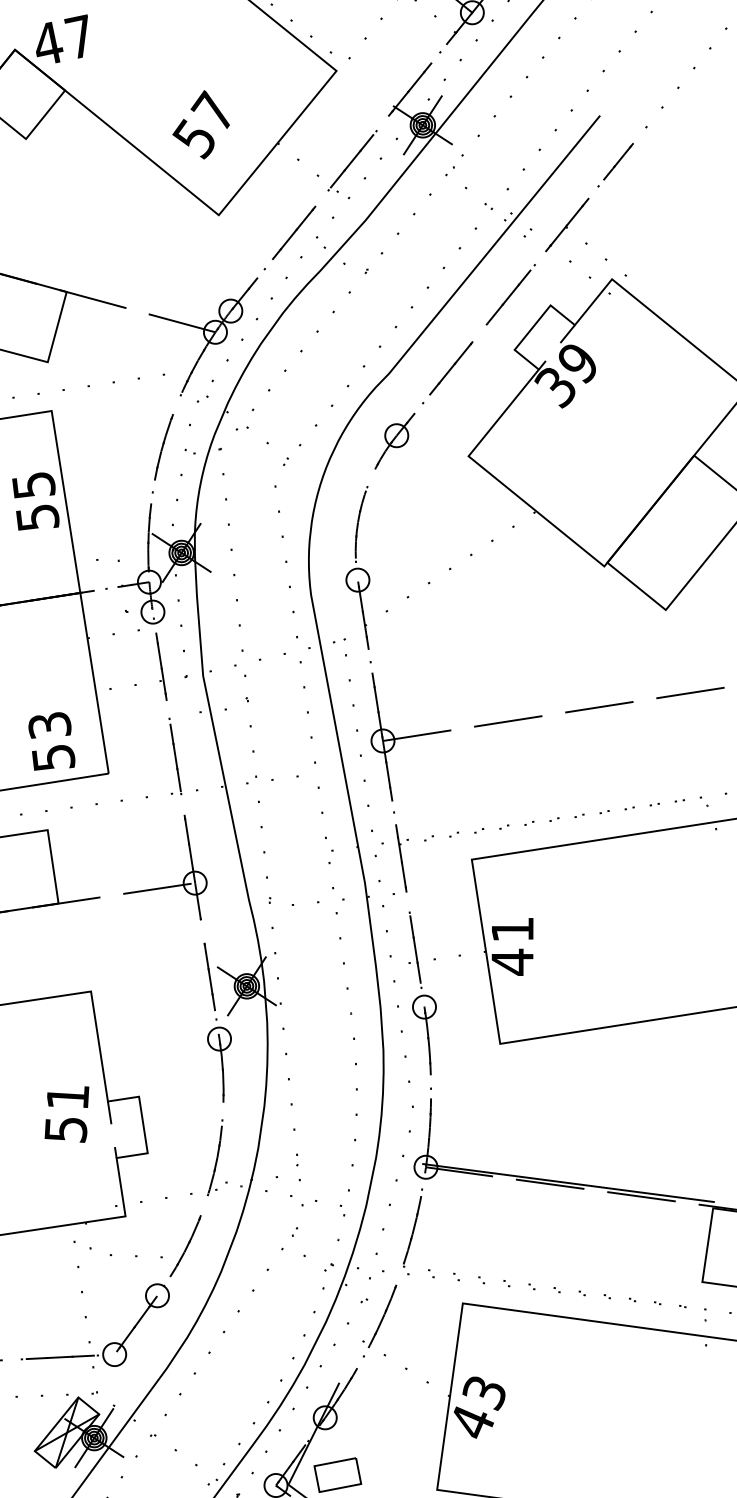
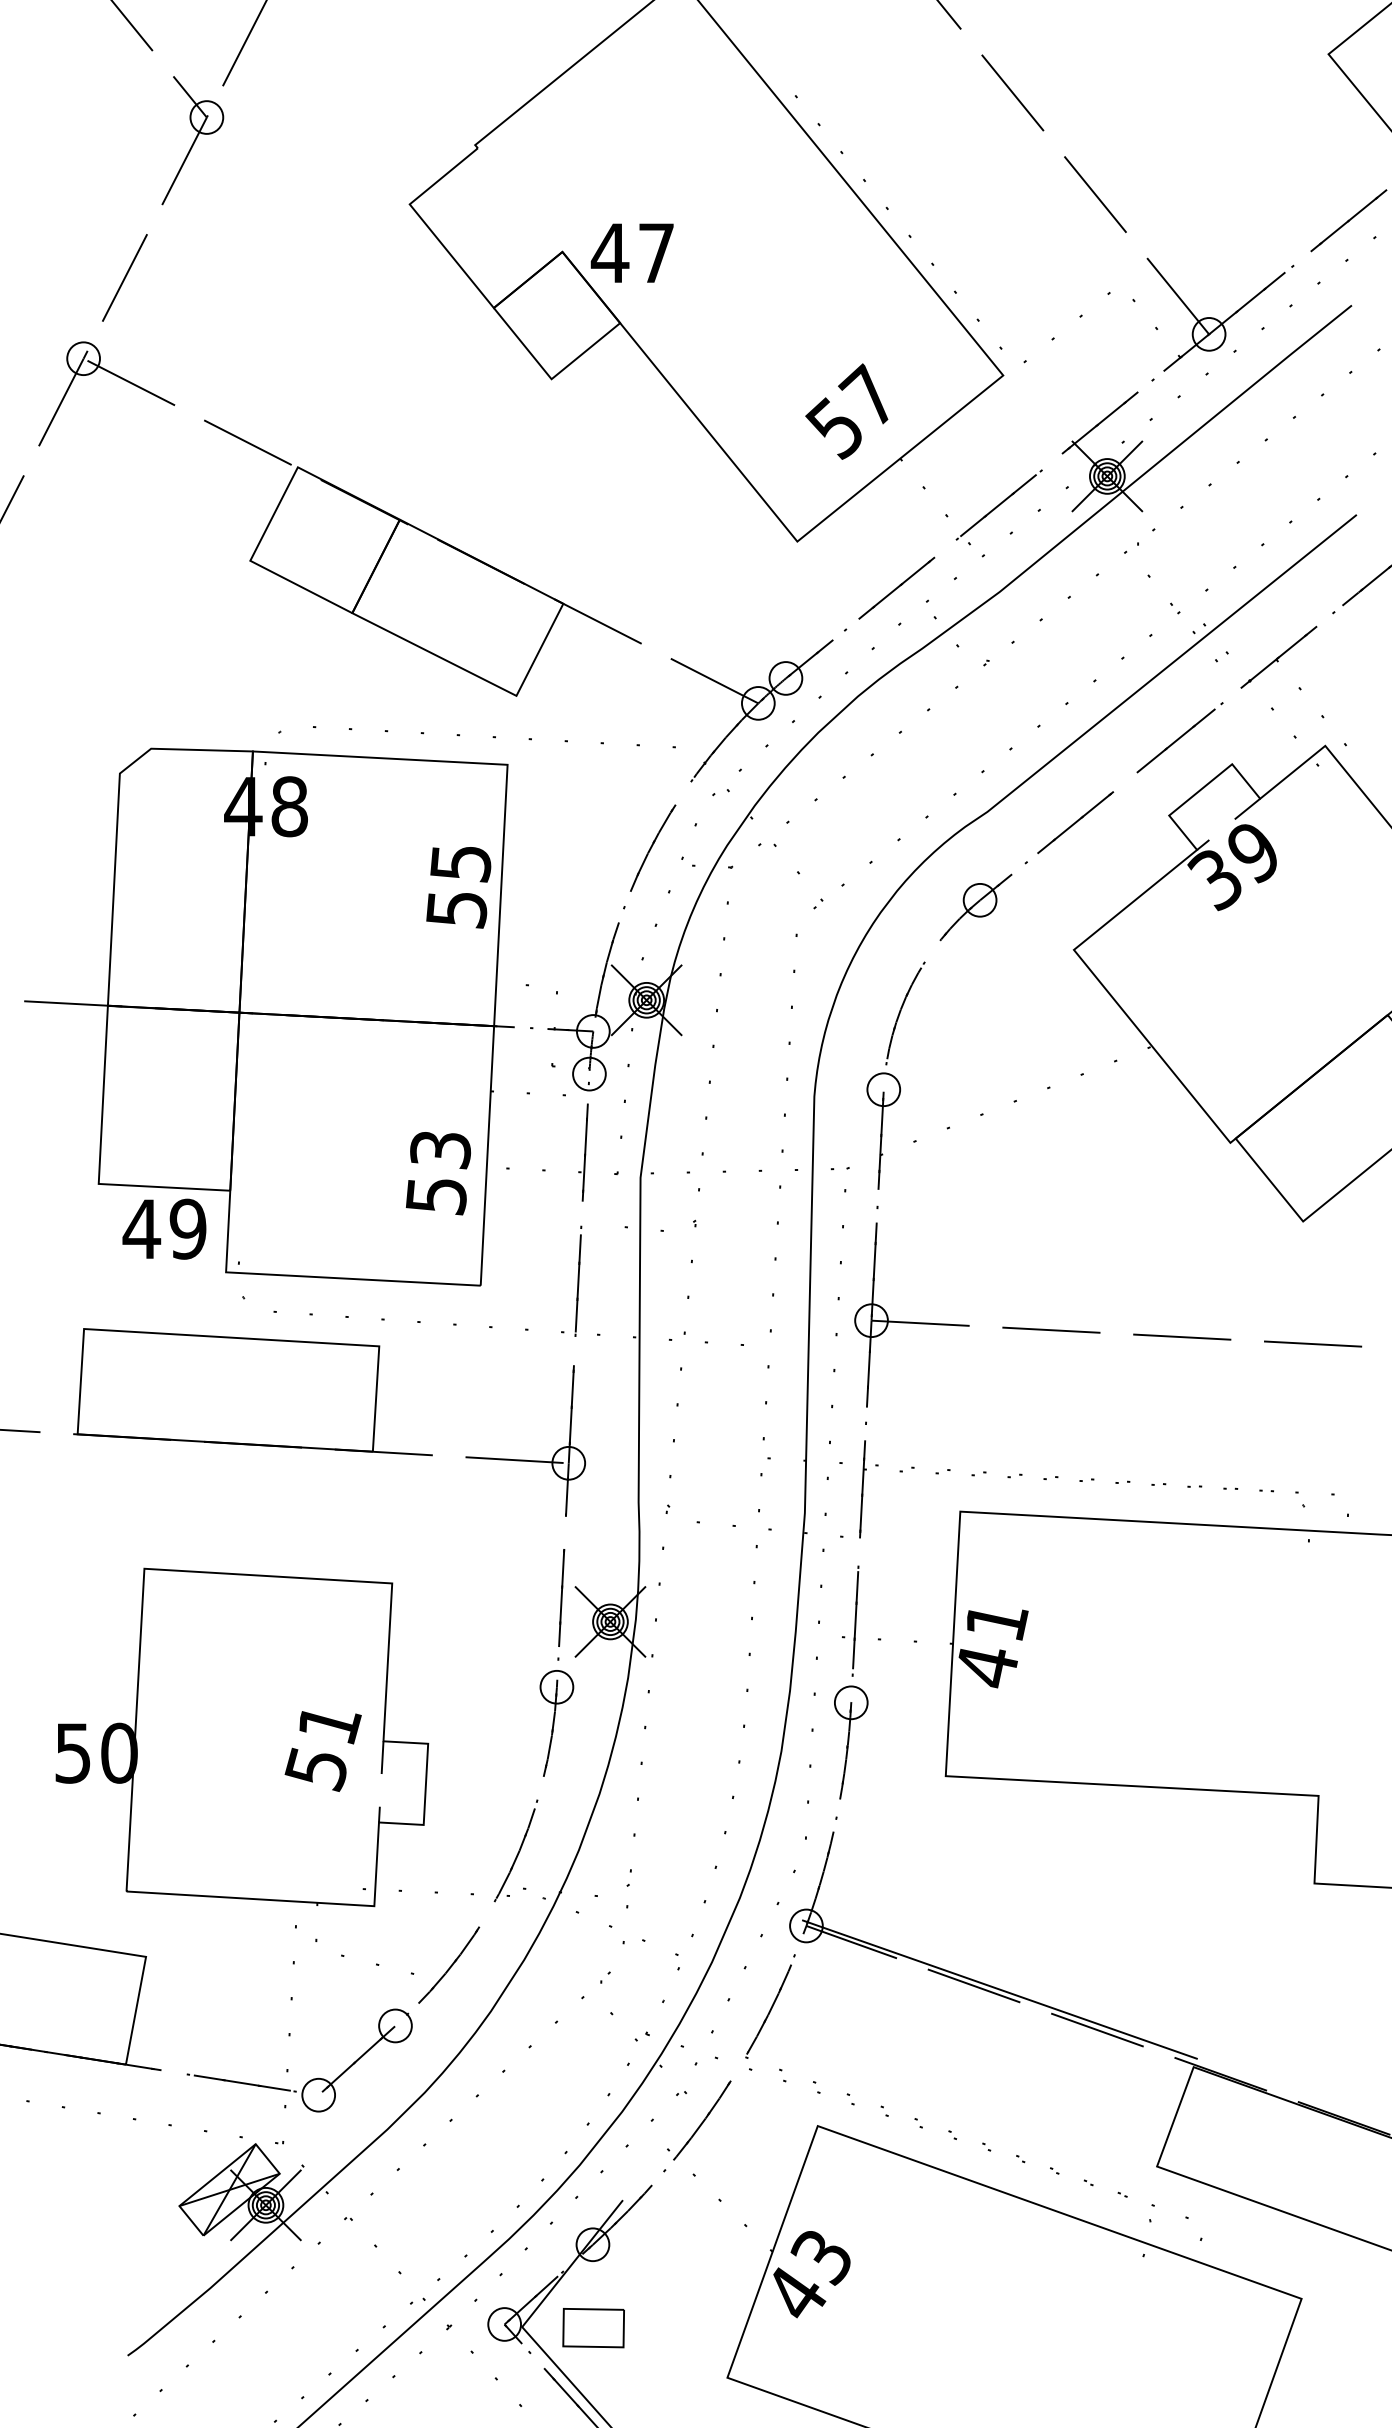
text: (200, 125) -> (846, 411), moved
text: (51, 742) -> (438, 1173), moved

